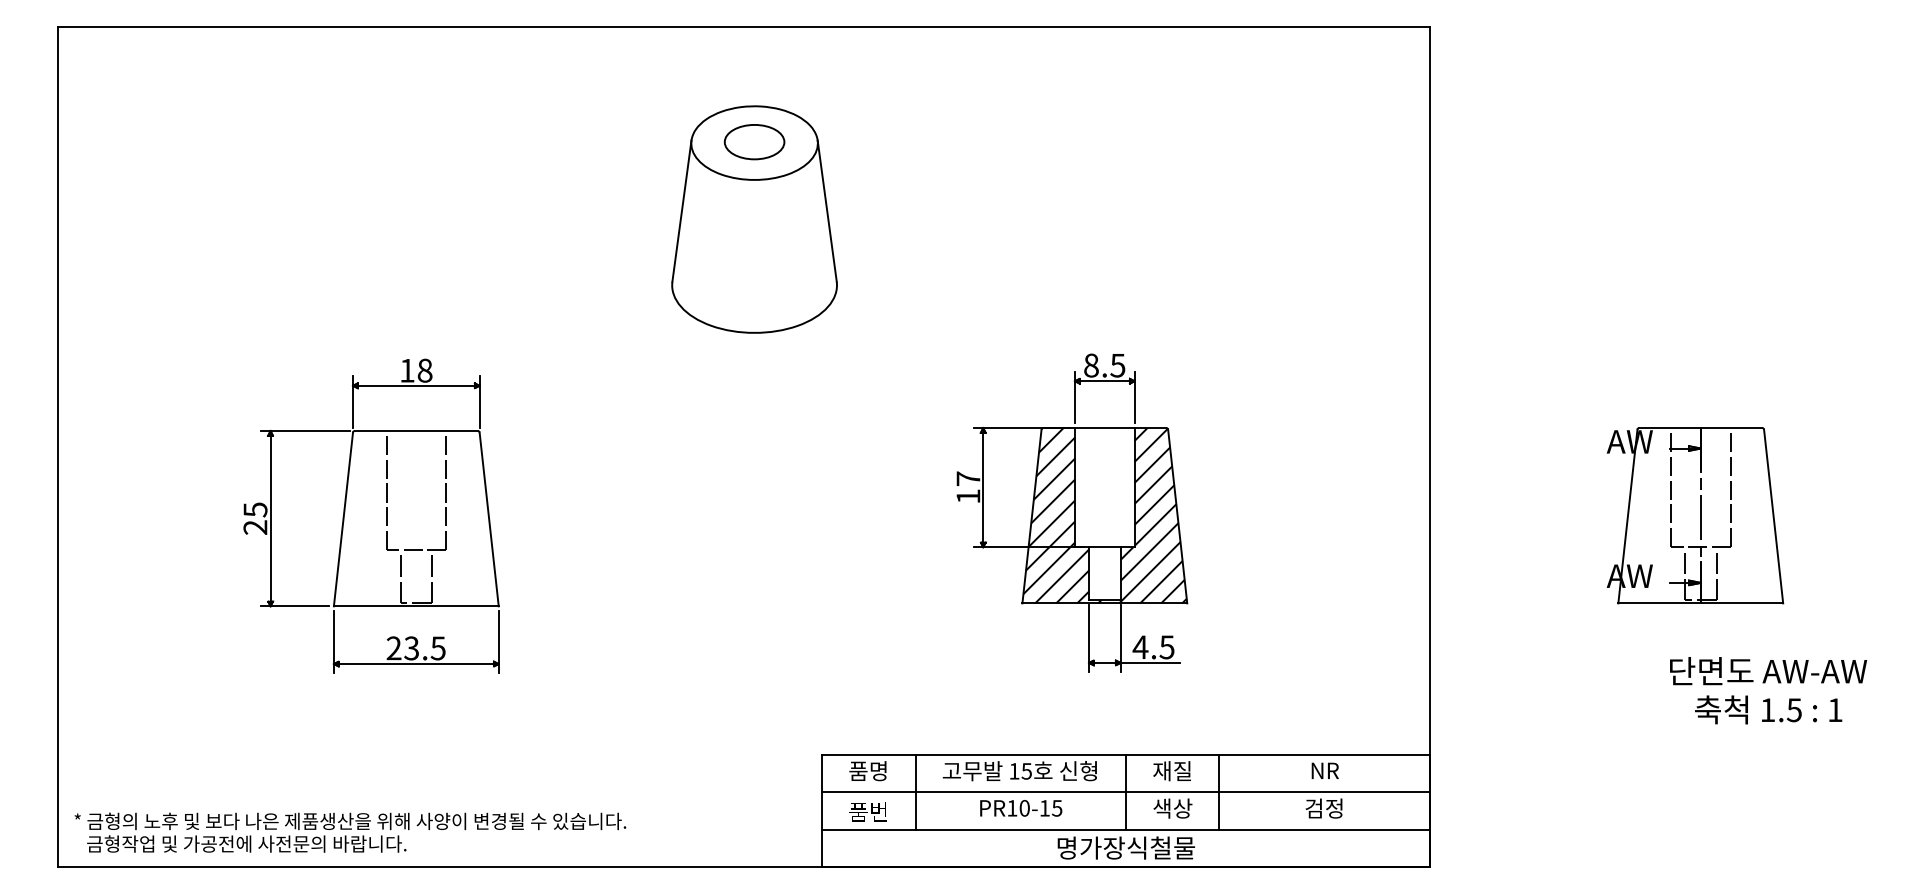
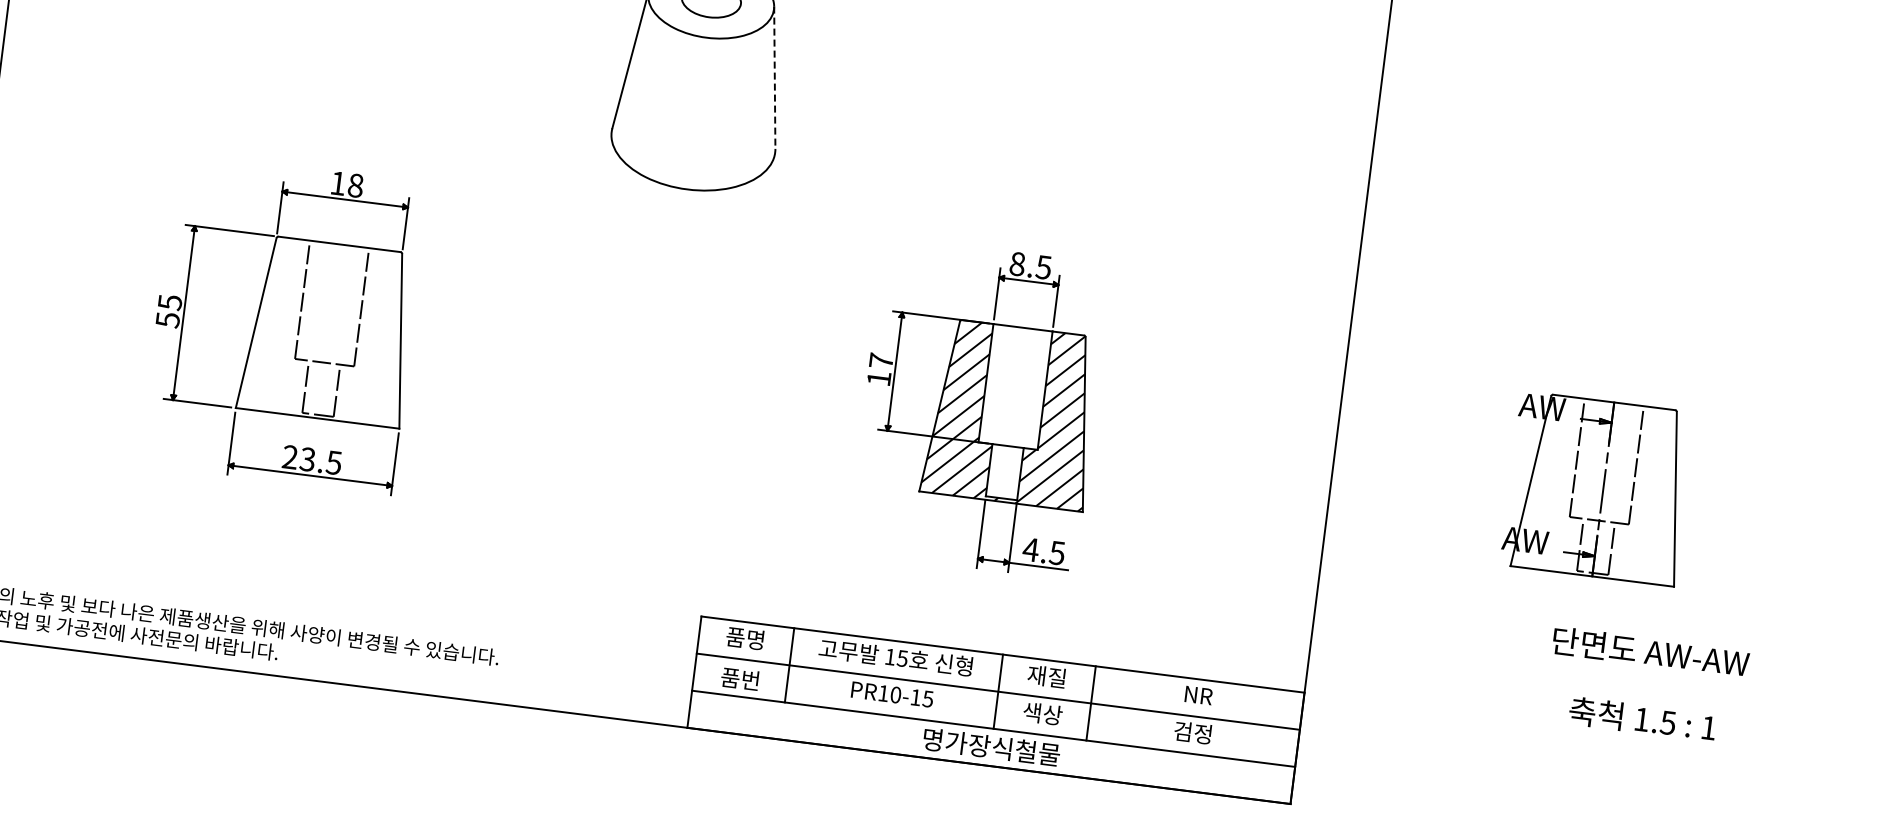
line: (827, 211) -> (775, 78), solid -> dashed
text: (255, 527) -> (167, 319), 25 -> 55
text: (1768, 709) -> (1642, 718), moved

